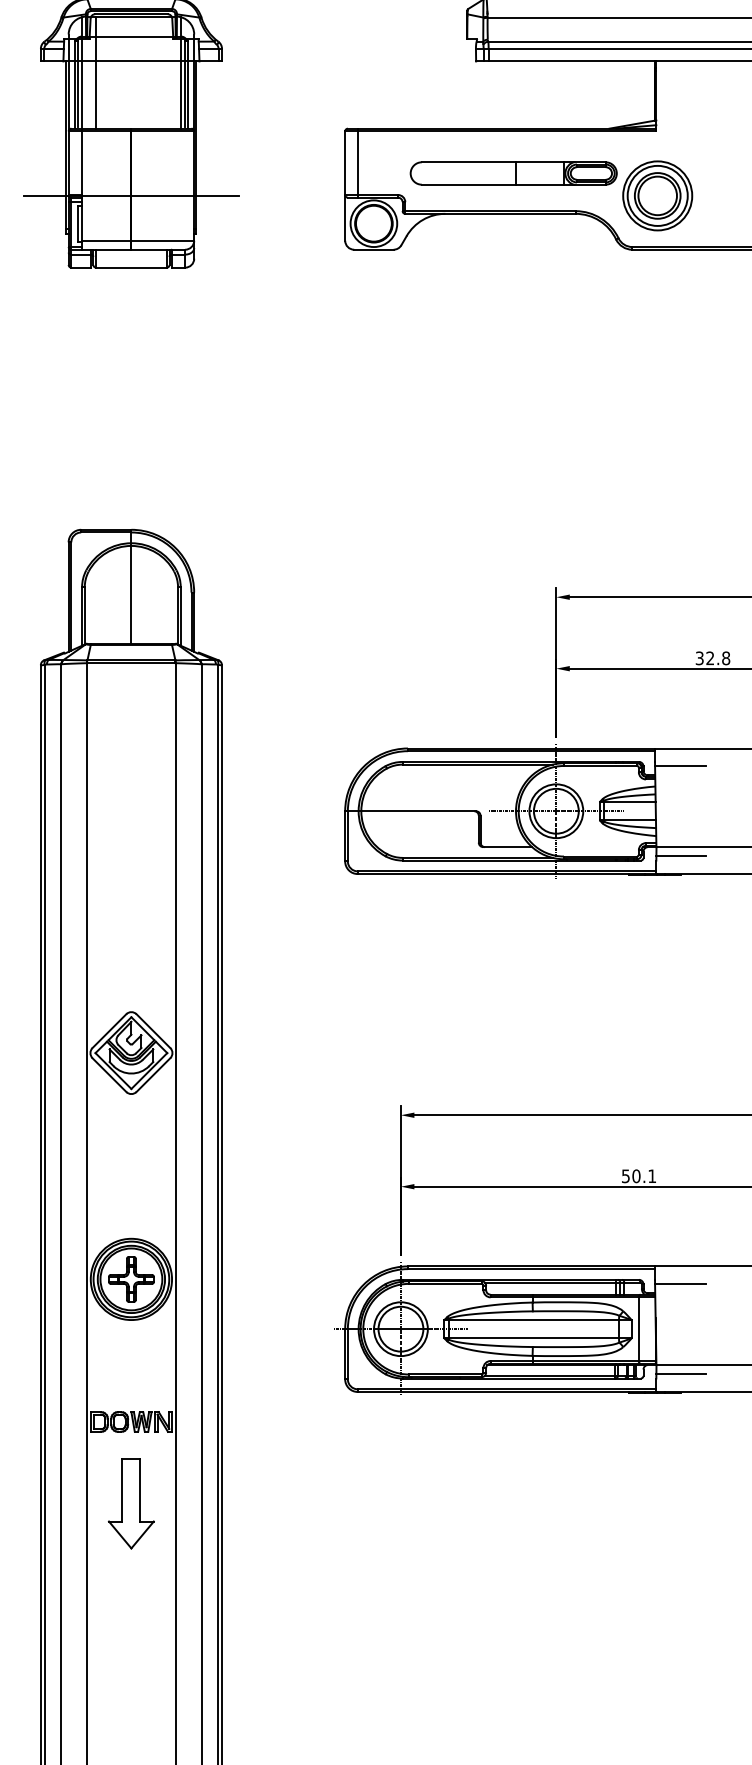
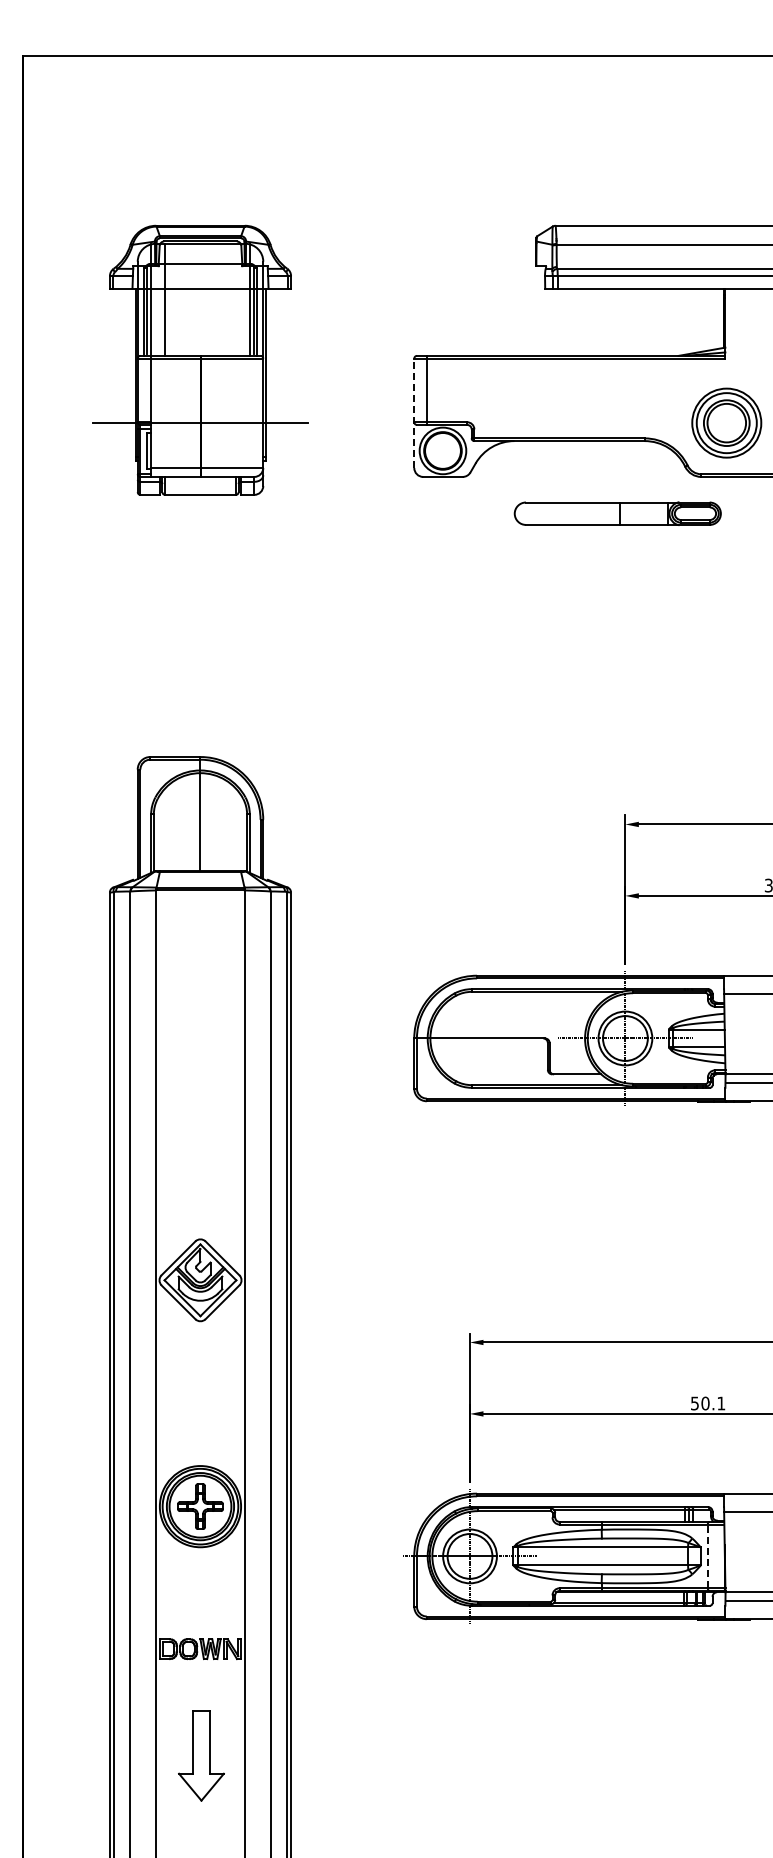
part: (513, 173) -> (617, 513), moved
line: (345, 186) -> (414, 413), solid -> dashed
line: (638, 1329) -> (707, 1556), solid -> dashed
part: (131, 1503) -> (201, 1755), moved

